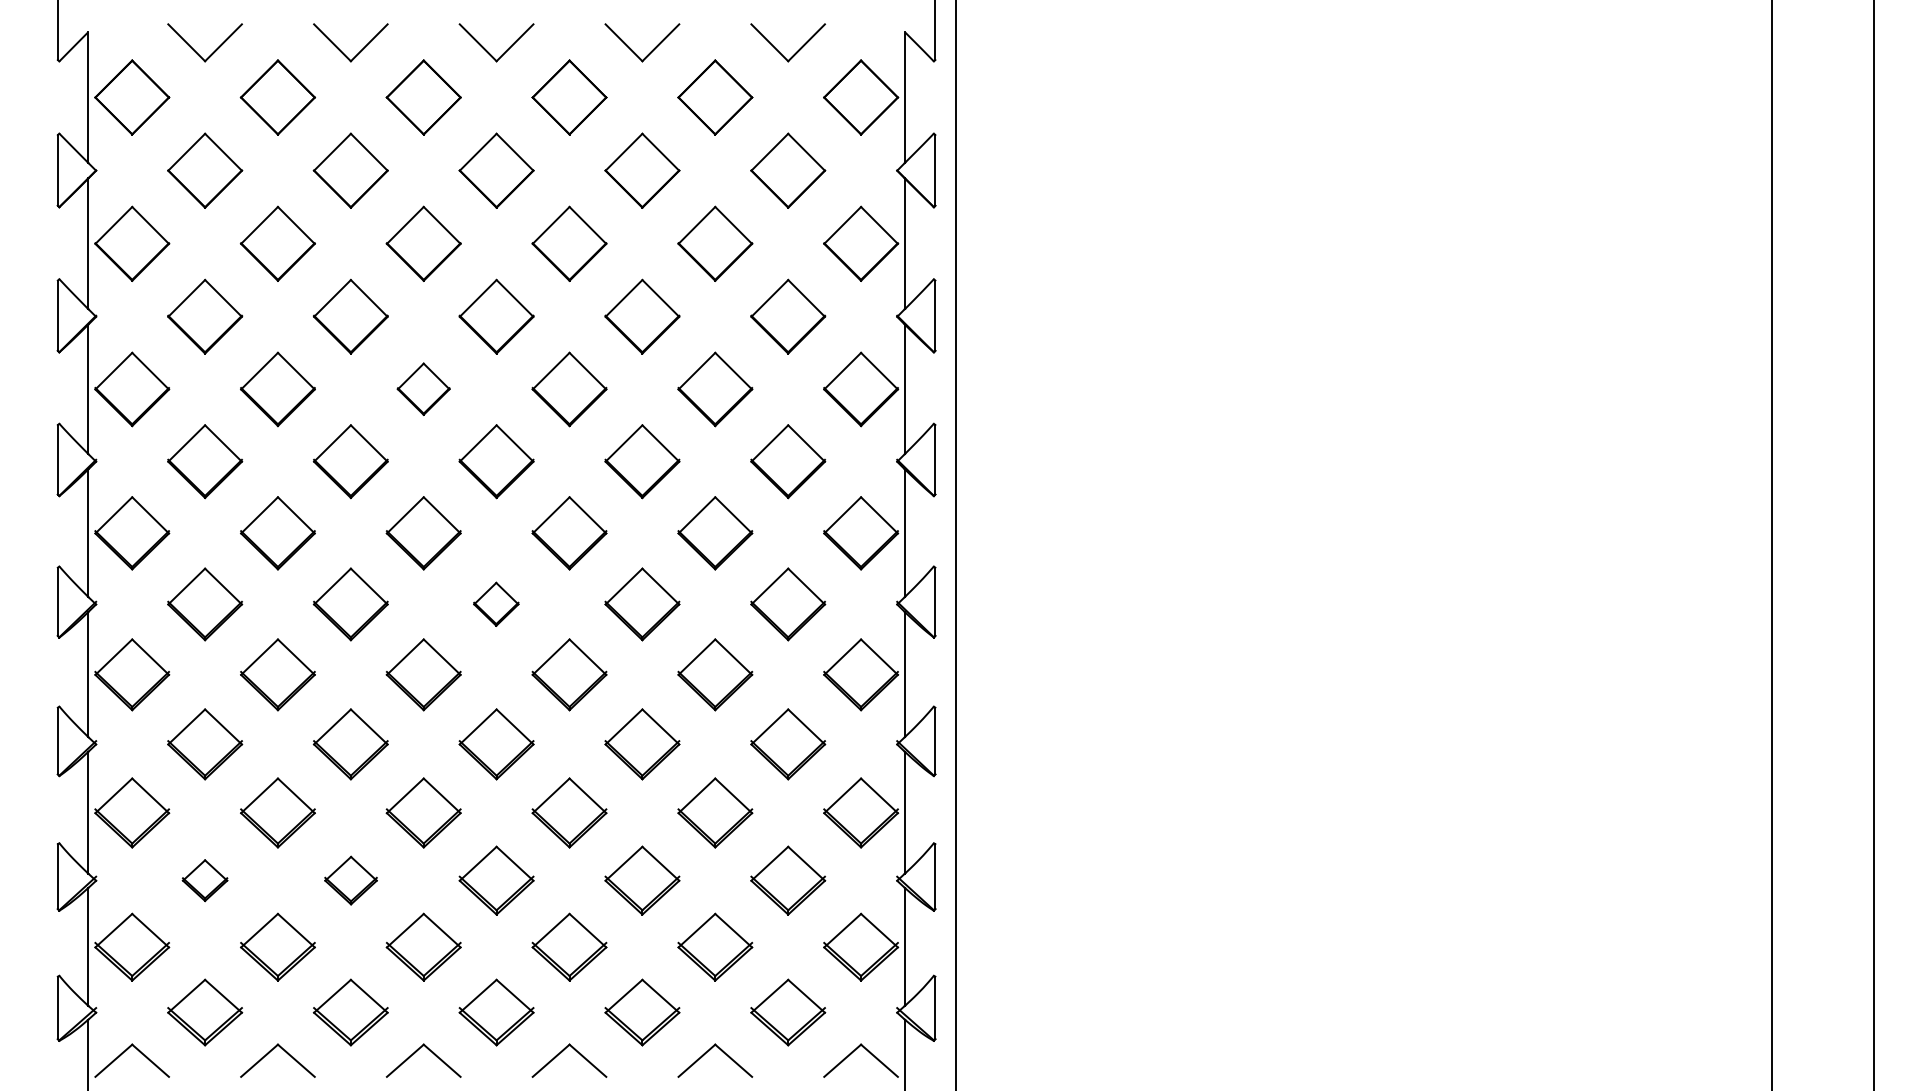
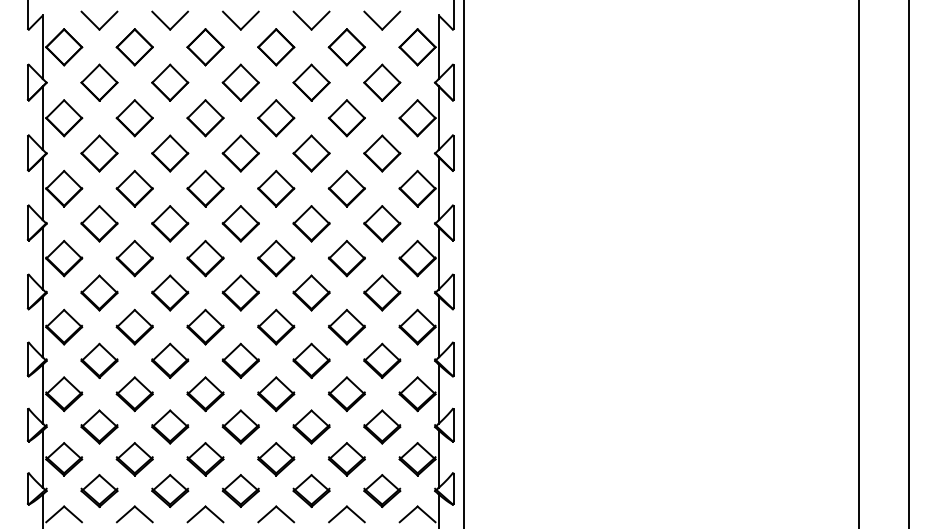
part: (423, 388) -> (205, 188), size x1.43
part: (495, 603) -> (240, 292), size x1.67
part: (205, 879) -> (99, 426), size x1.67
part: (351, 879) -> (170, 426), size x1.43

